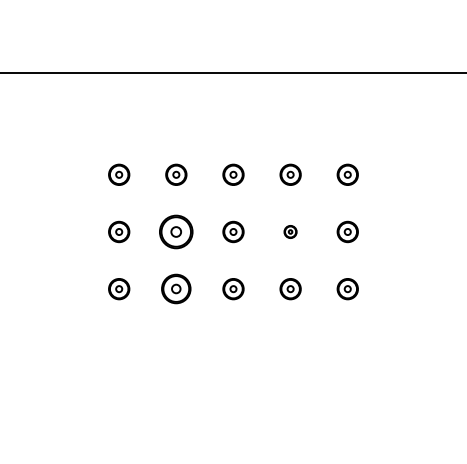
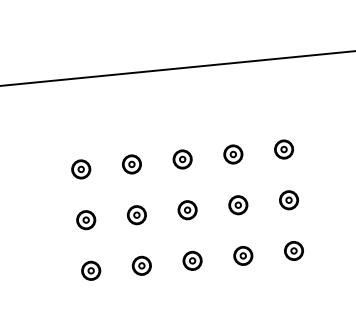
part: (176, 231) -> (137, 214), size x0.62
part: (290, 231) -> (238, 204), size x1.67
part: (176, 289) -> (142, 266), size x0.71

